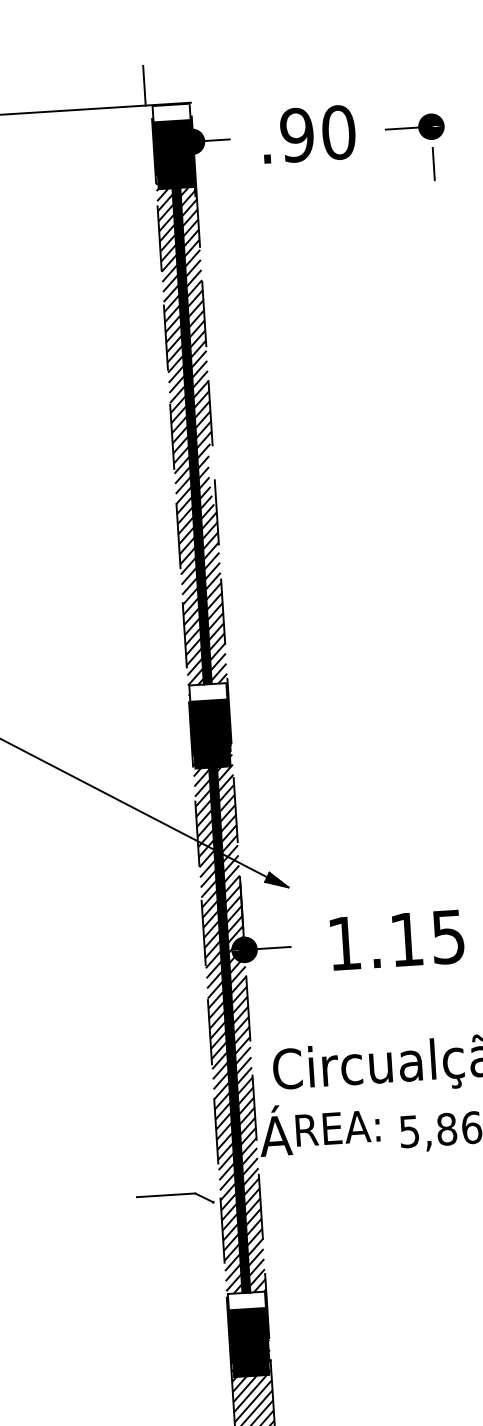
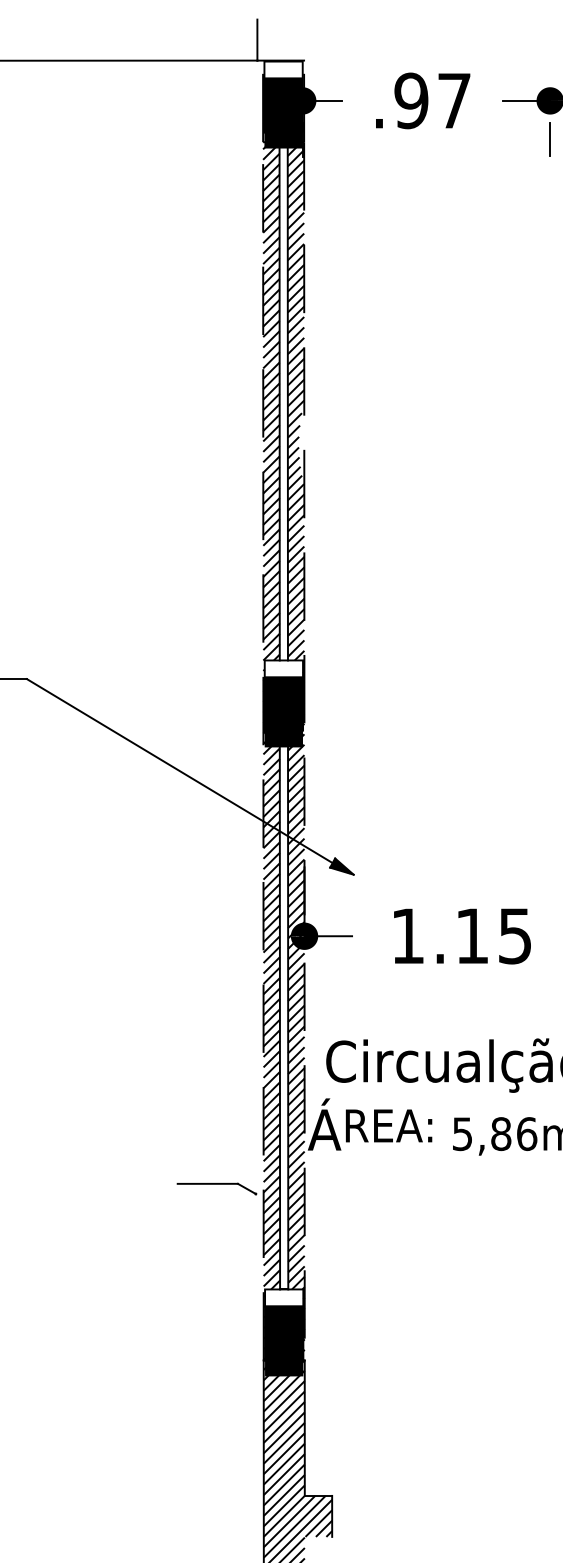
text: (338, 132) -> (454, 100), .90 -> .97
fill: (191, 433) -> (283, 401), removed
fill: (228, 1023) -> (283, 1010), removed

